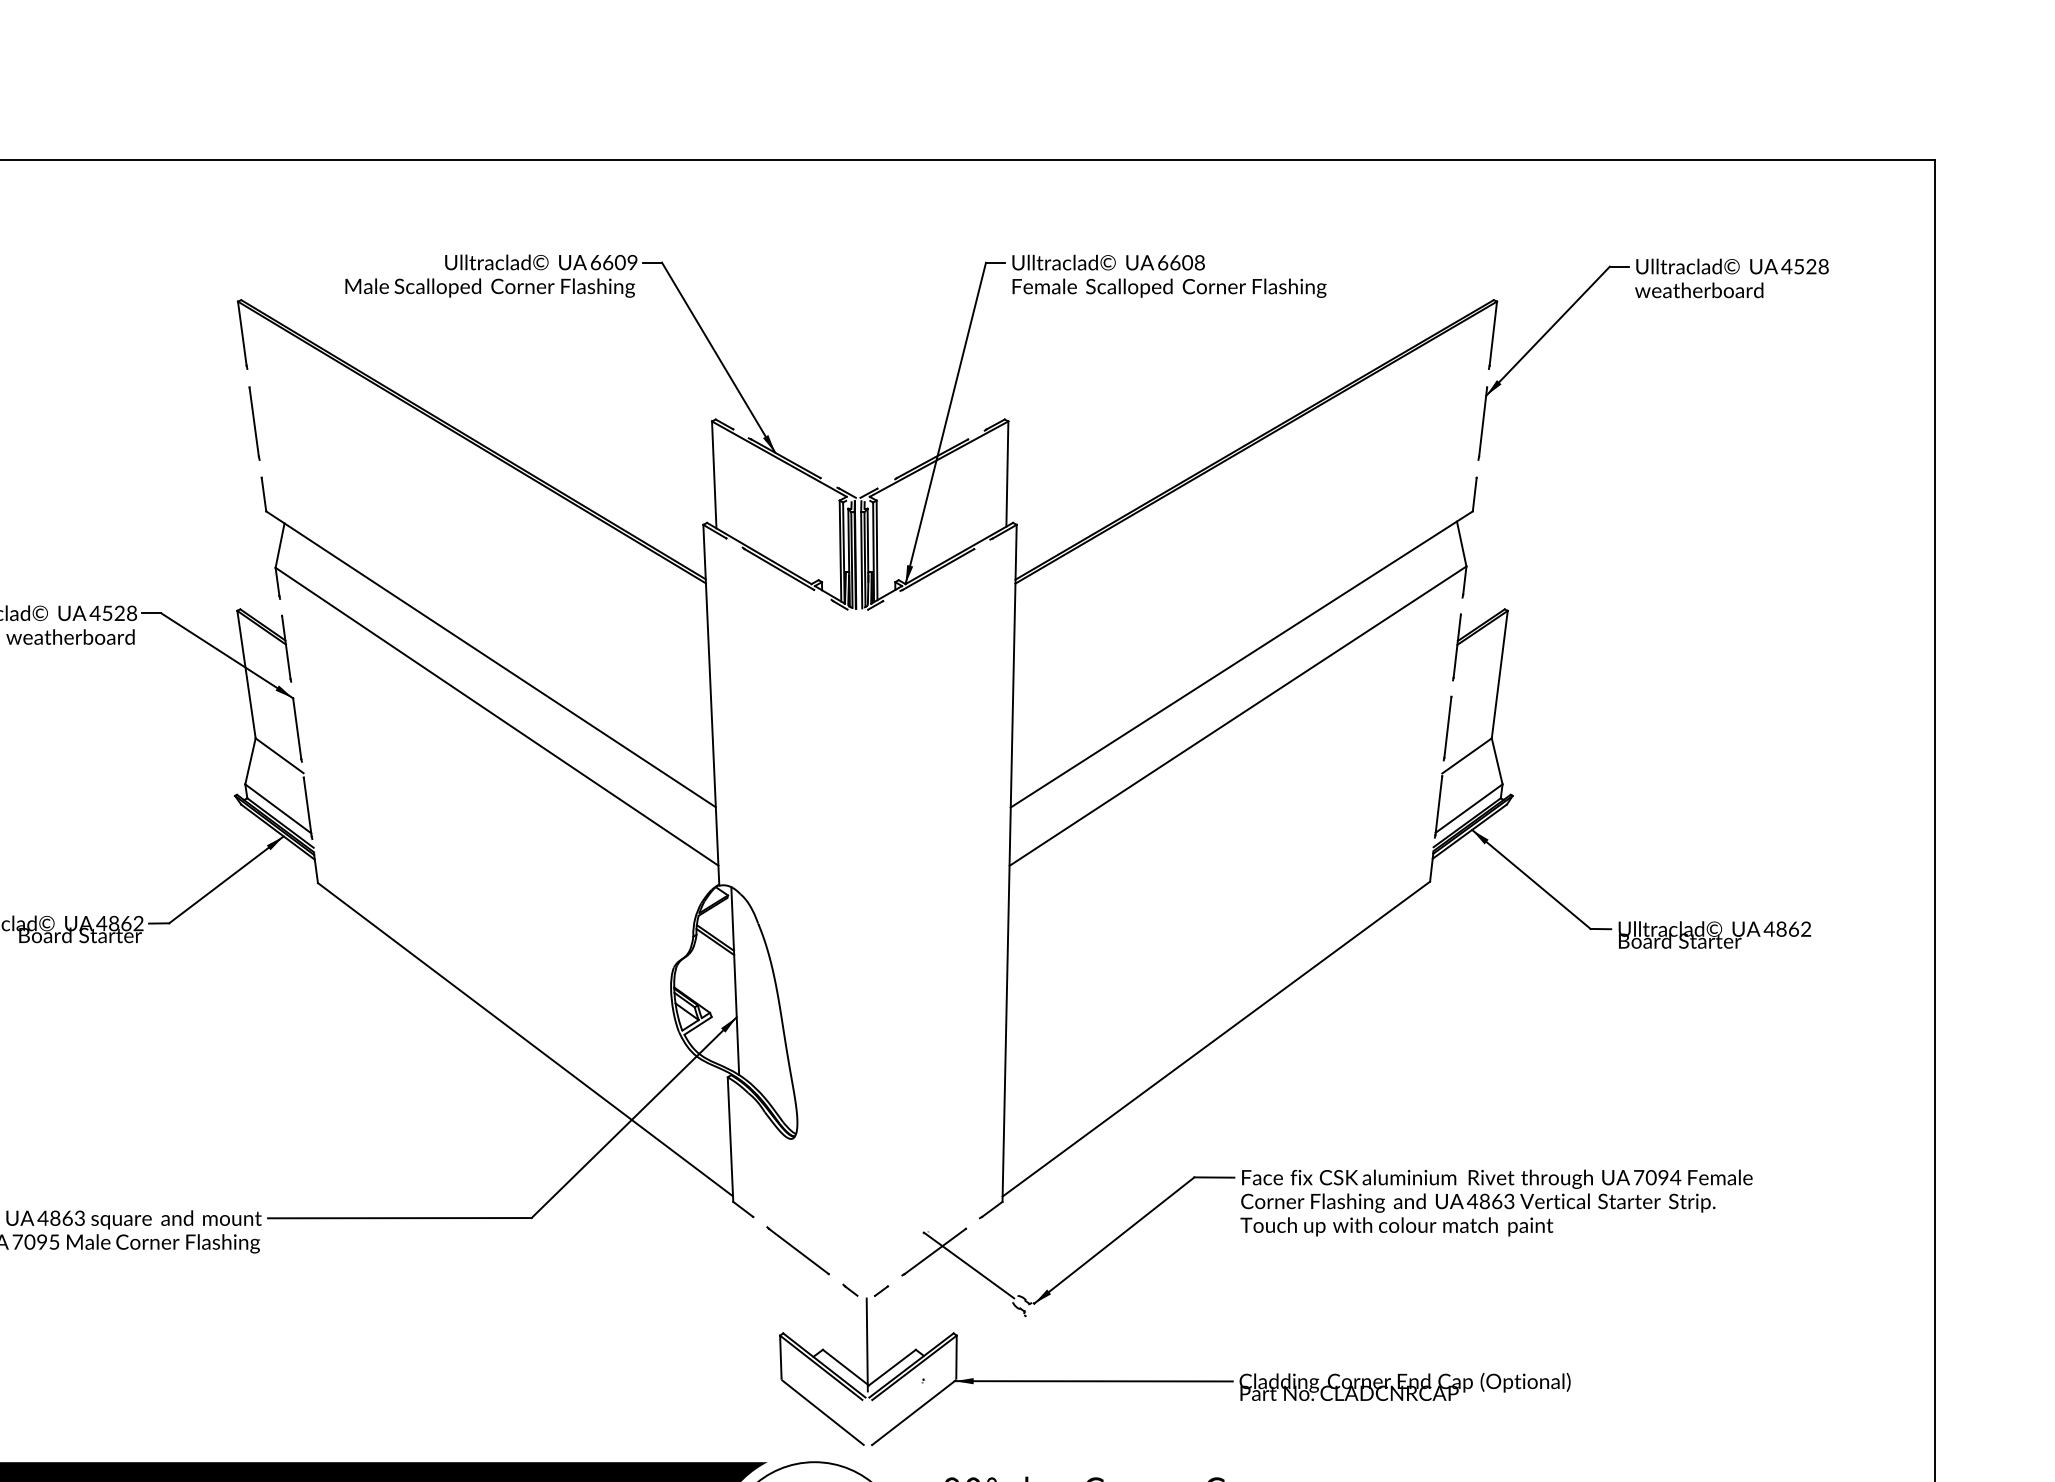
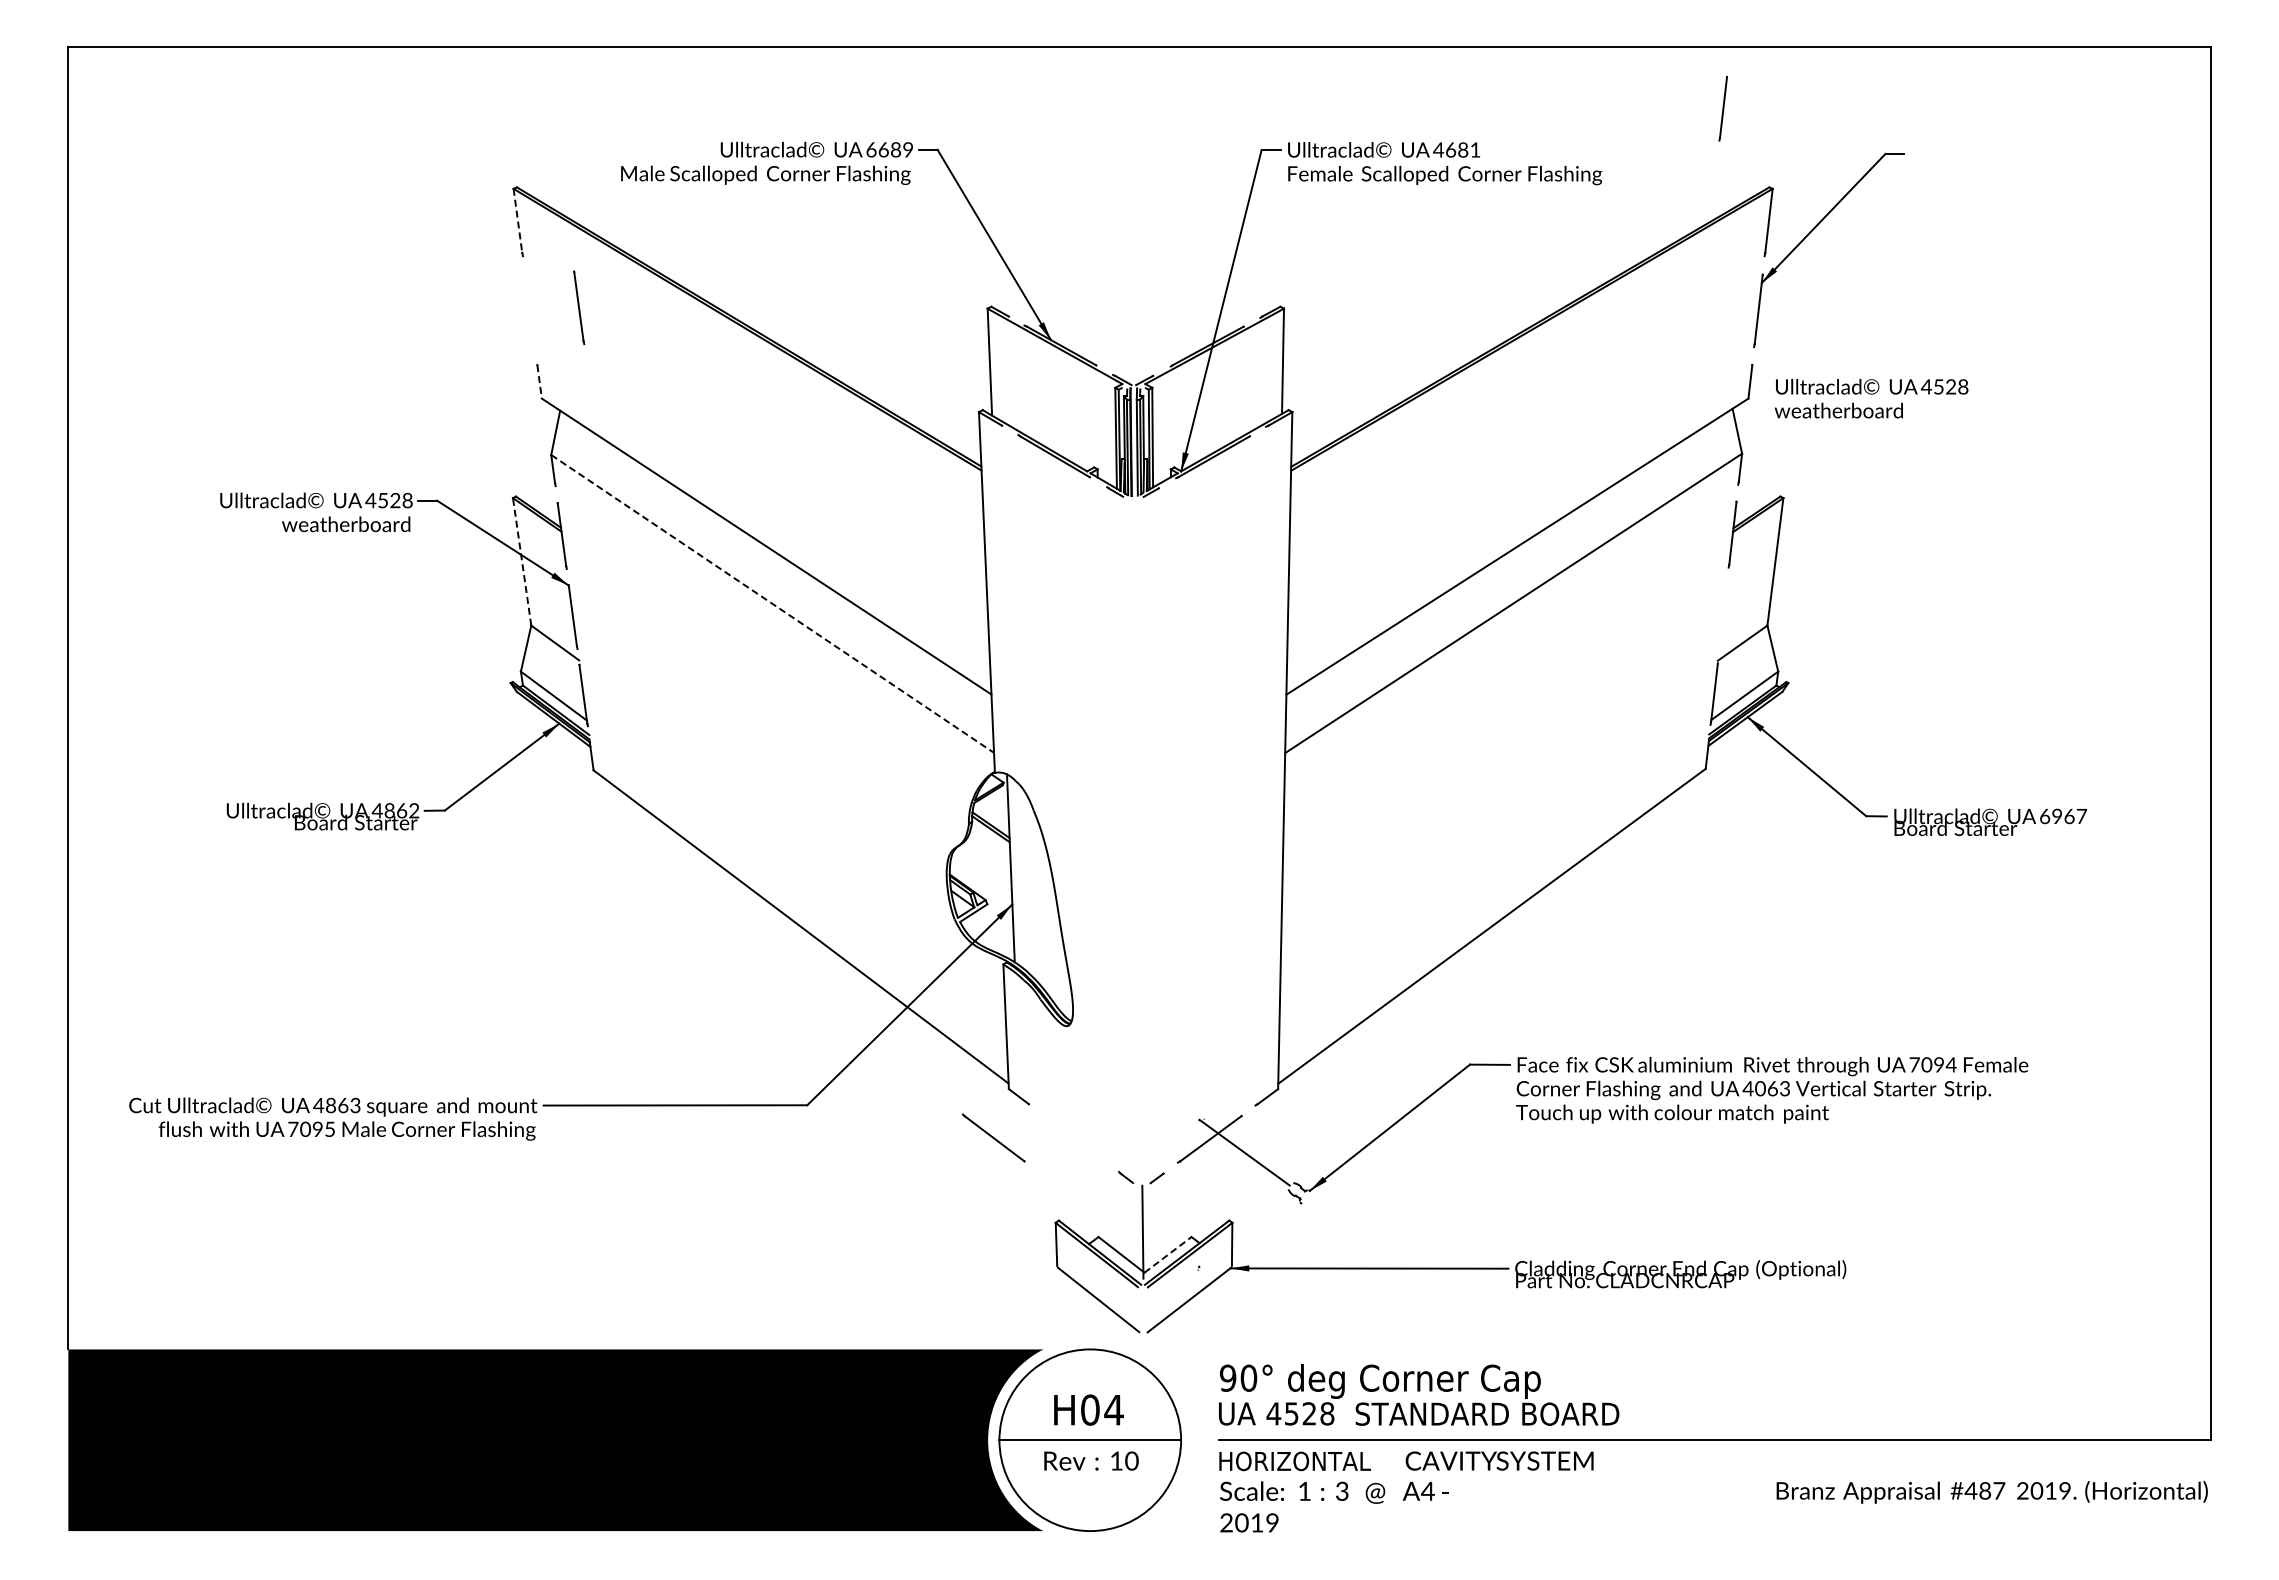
text: (619, 262) -> (895, 149), 6609 -> 6689
text: (1180, 262) -> (1456, 149), 6608 -> 4681
text: (1731, 278) -> (1871, 398), moved
line: (242, 334) -> (518, 221), solid -> dashed
line: (254, 423) -> (579, 307), moved
line: (263, 494) -> (539, 381), solid -> dashed
line: (246, 674) -> (522, 561), solid -> dashed
line: (496, 716) -> (772, 603), solid -> dashed
line: (1446, 728) -> (1722, 108), moved
text: (1786, 929) -> (2062, 816), 4862 -> 6967
text: (1484, 1202) -> (1760, 1089), 4863 -> 4063
line: (797, 1250) -> (993, 1137), moved
line: (892, 1367) -> (1168, 1254), solid -> dashed

